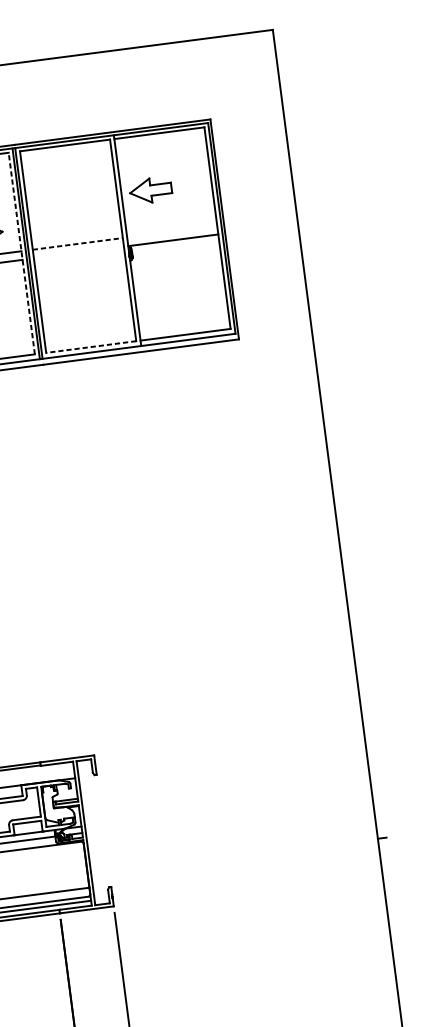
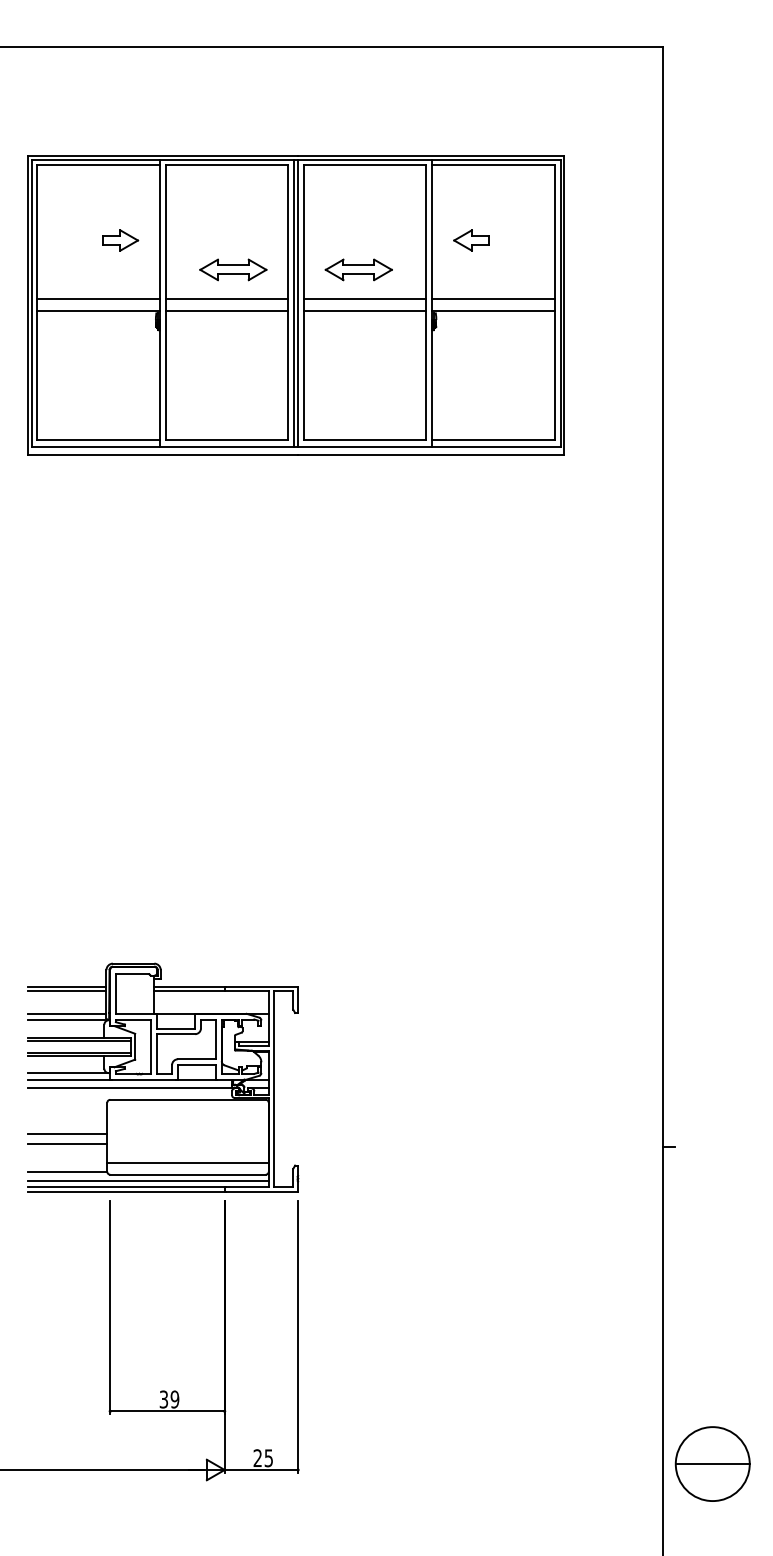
part: (150, 190) -> (471, 240), size x0.62
part: (70, 222) -> (358, 269), added
line: (172, 231) -> (493, 299), added
line: (78, 244) -> (365, 299), dashed -> solid
line: (21, 252) -> (288, 301), dashed -> solid
line: (78, 252) -> (364, 310), added
line: (90, 347) -> (364, 439), dashed -> solid

